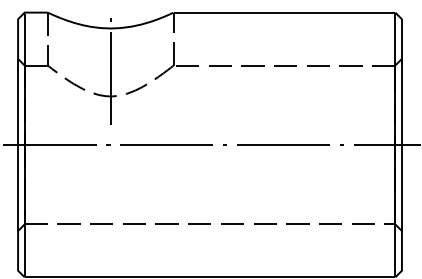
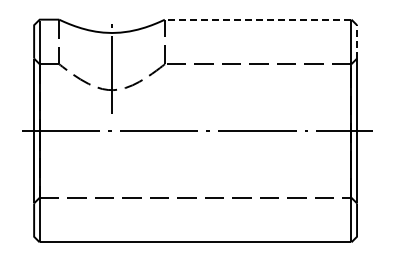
line: (283, 12) -> (257, 19), solid -> dashed
line: (402, 38) -> (357, 41), solid -> dashed

